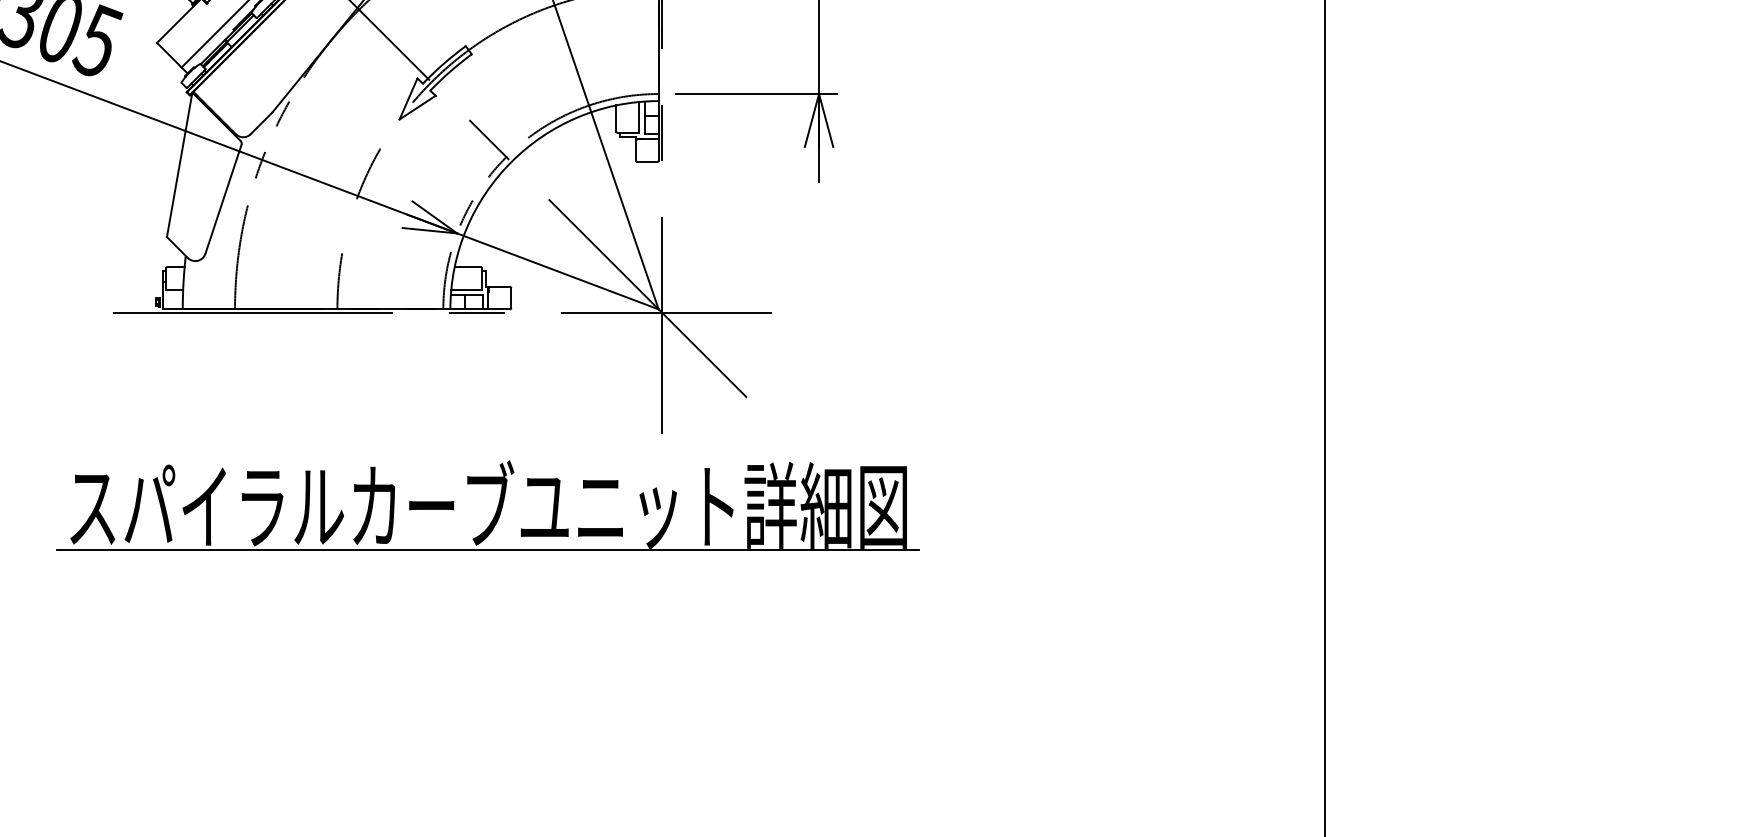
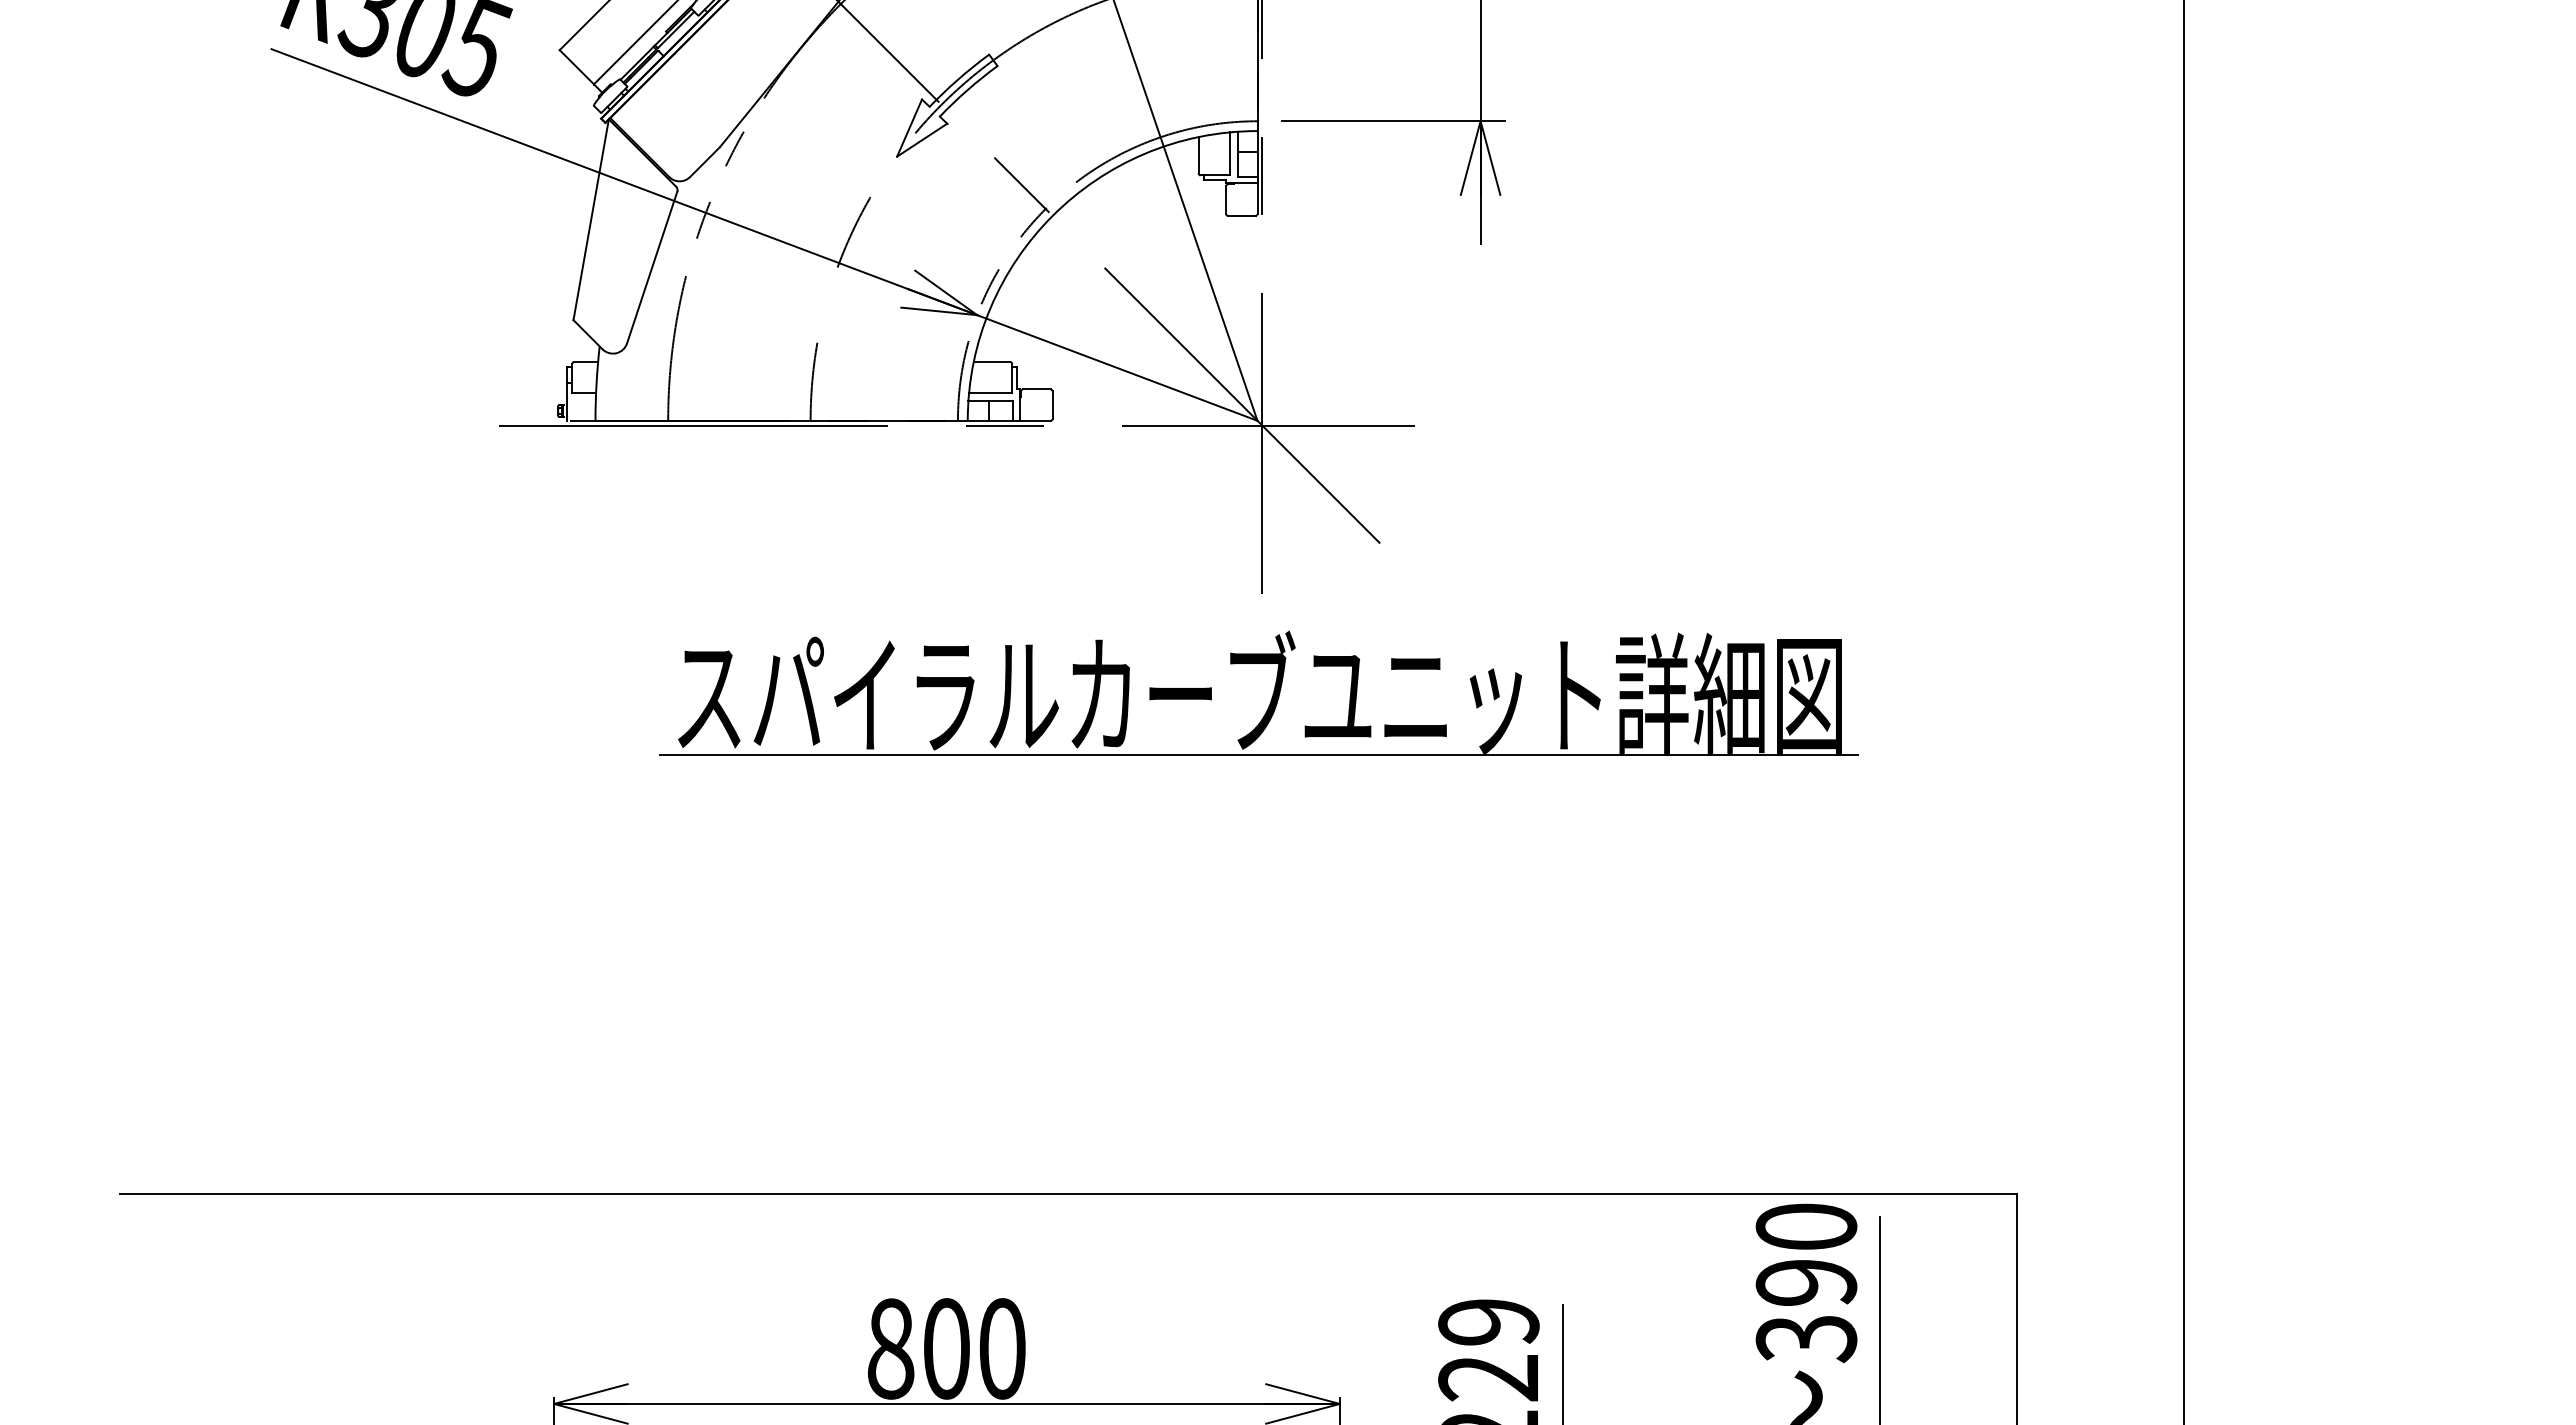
part: (496, 508) -> (1271, 697), moved

